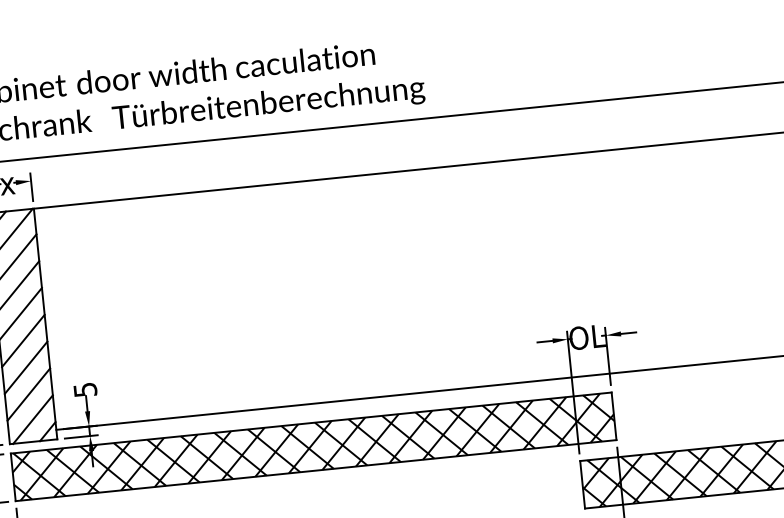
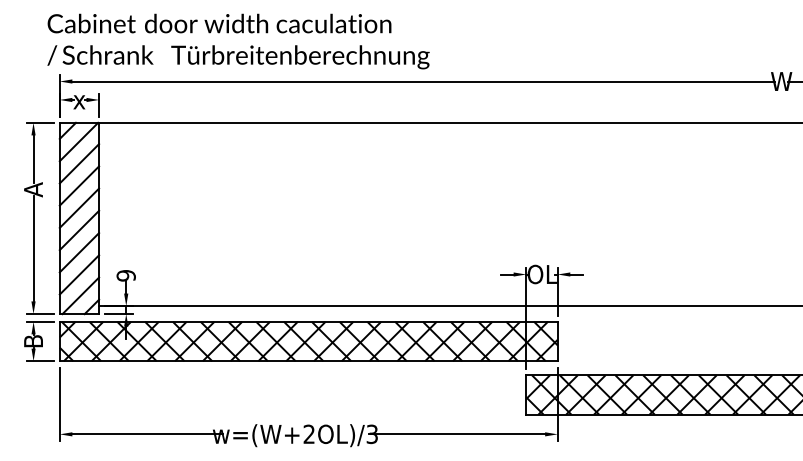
text: (84, 389) -> (125, 275), 5 -> 9

